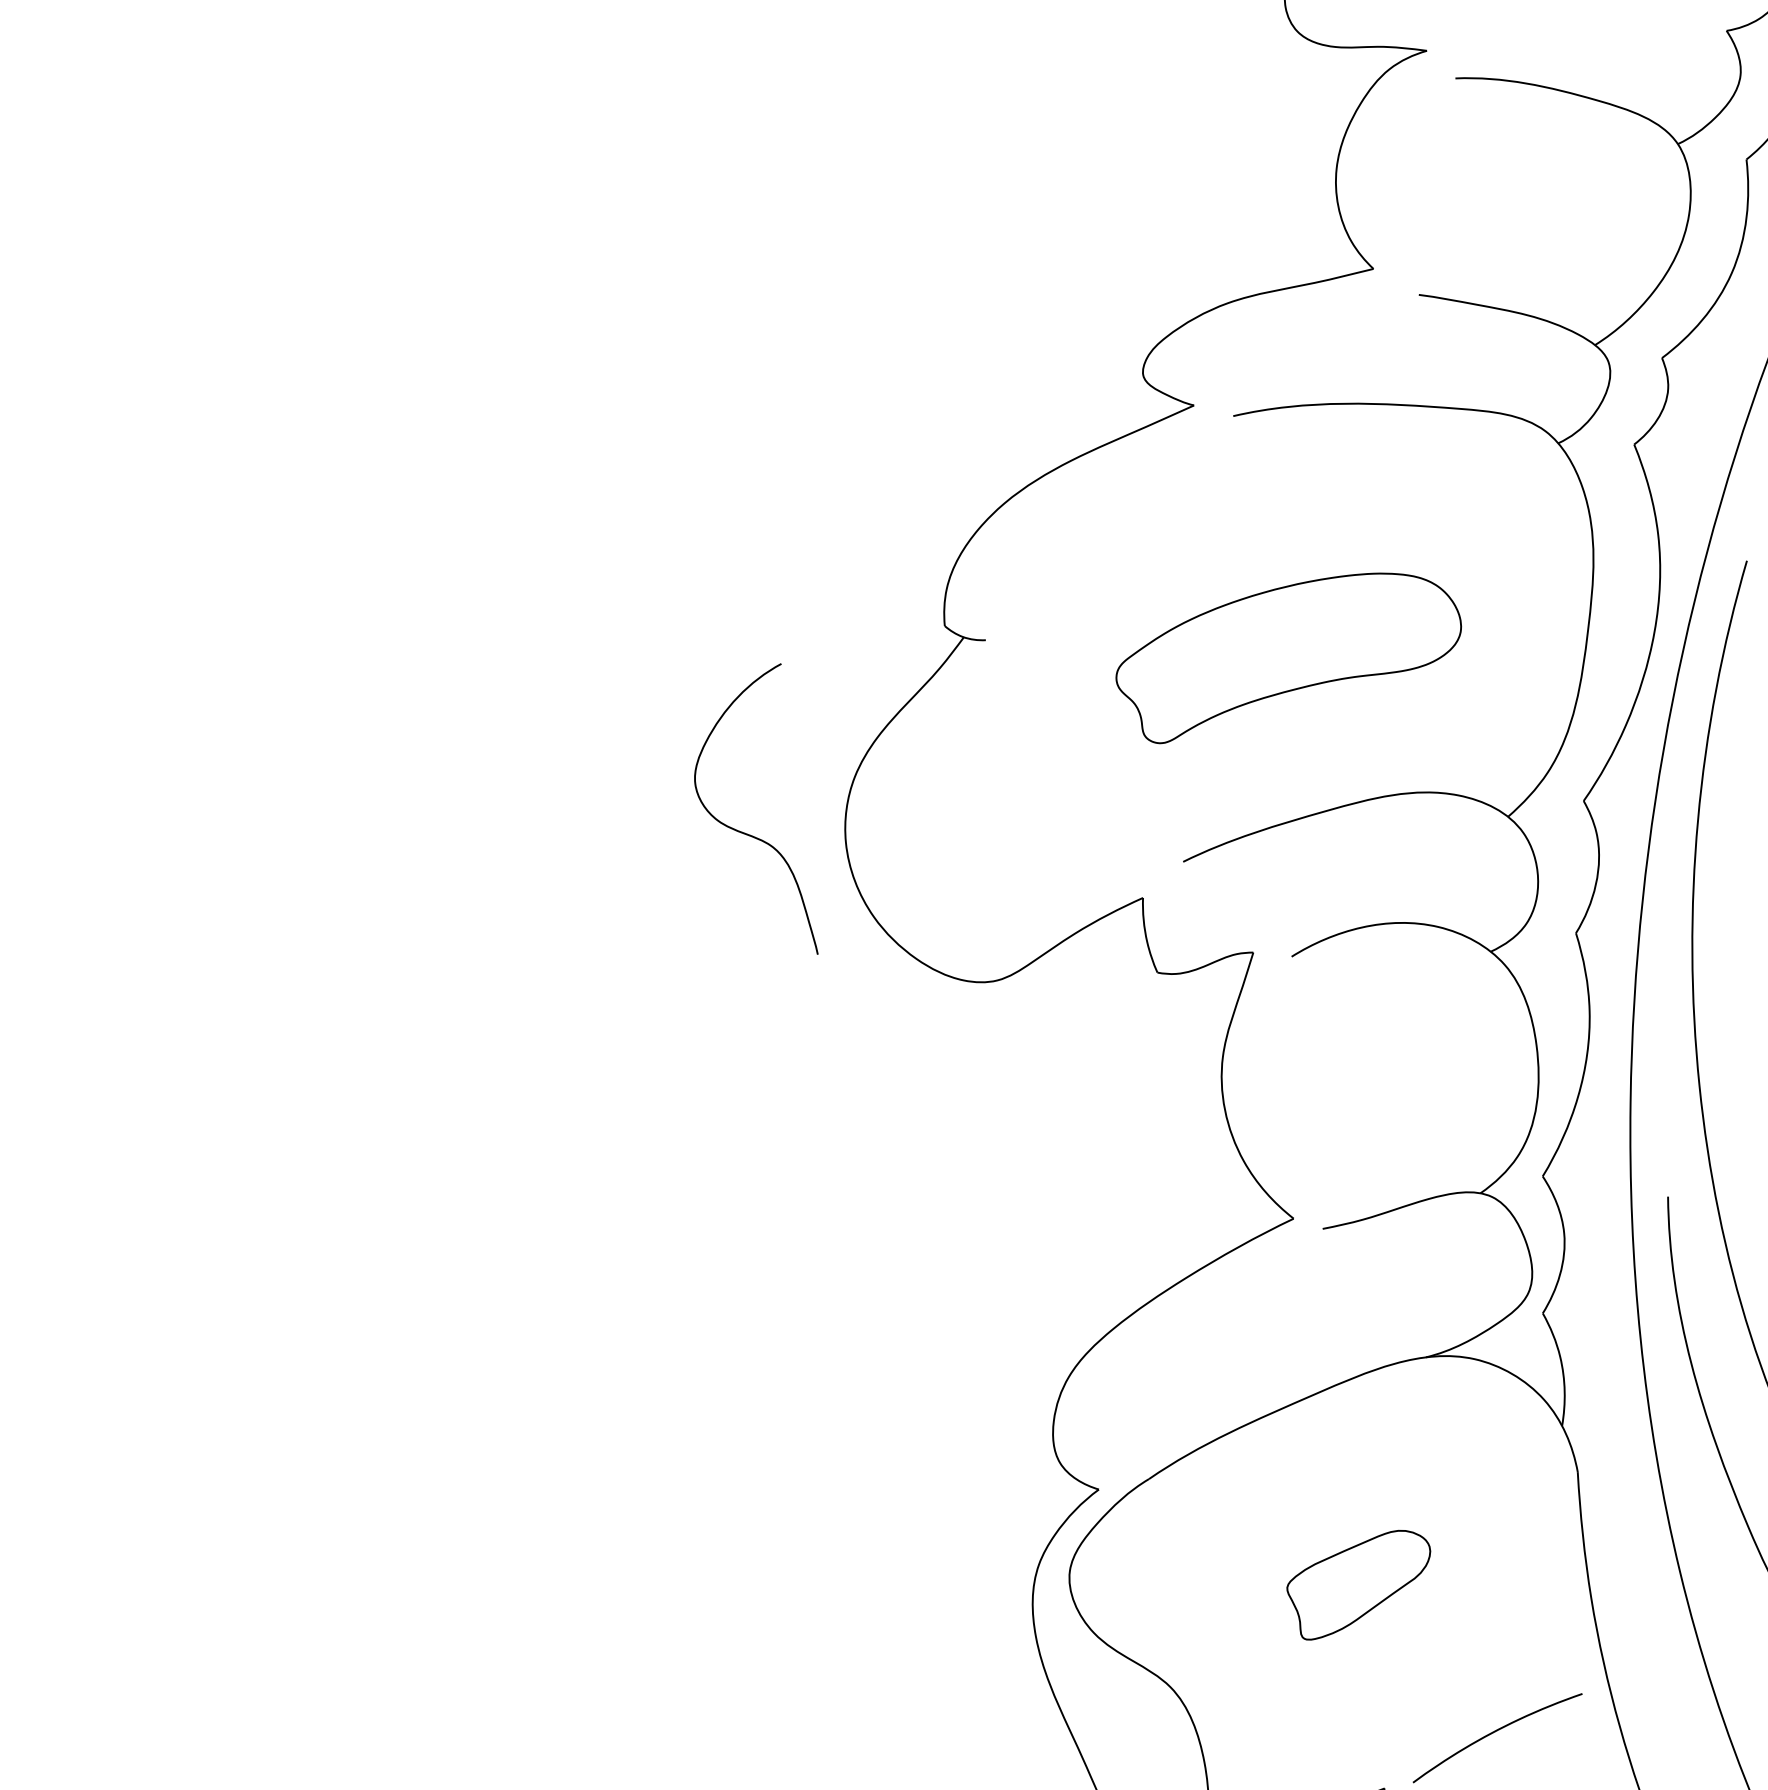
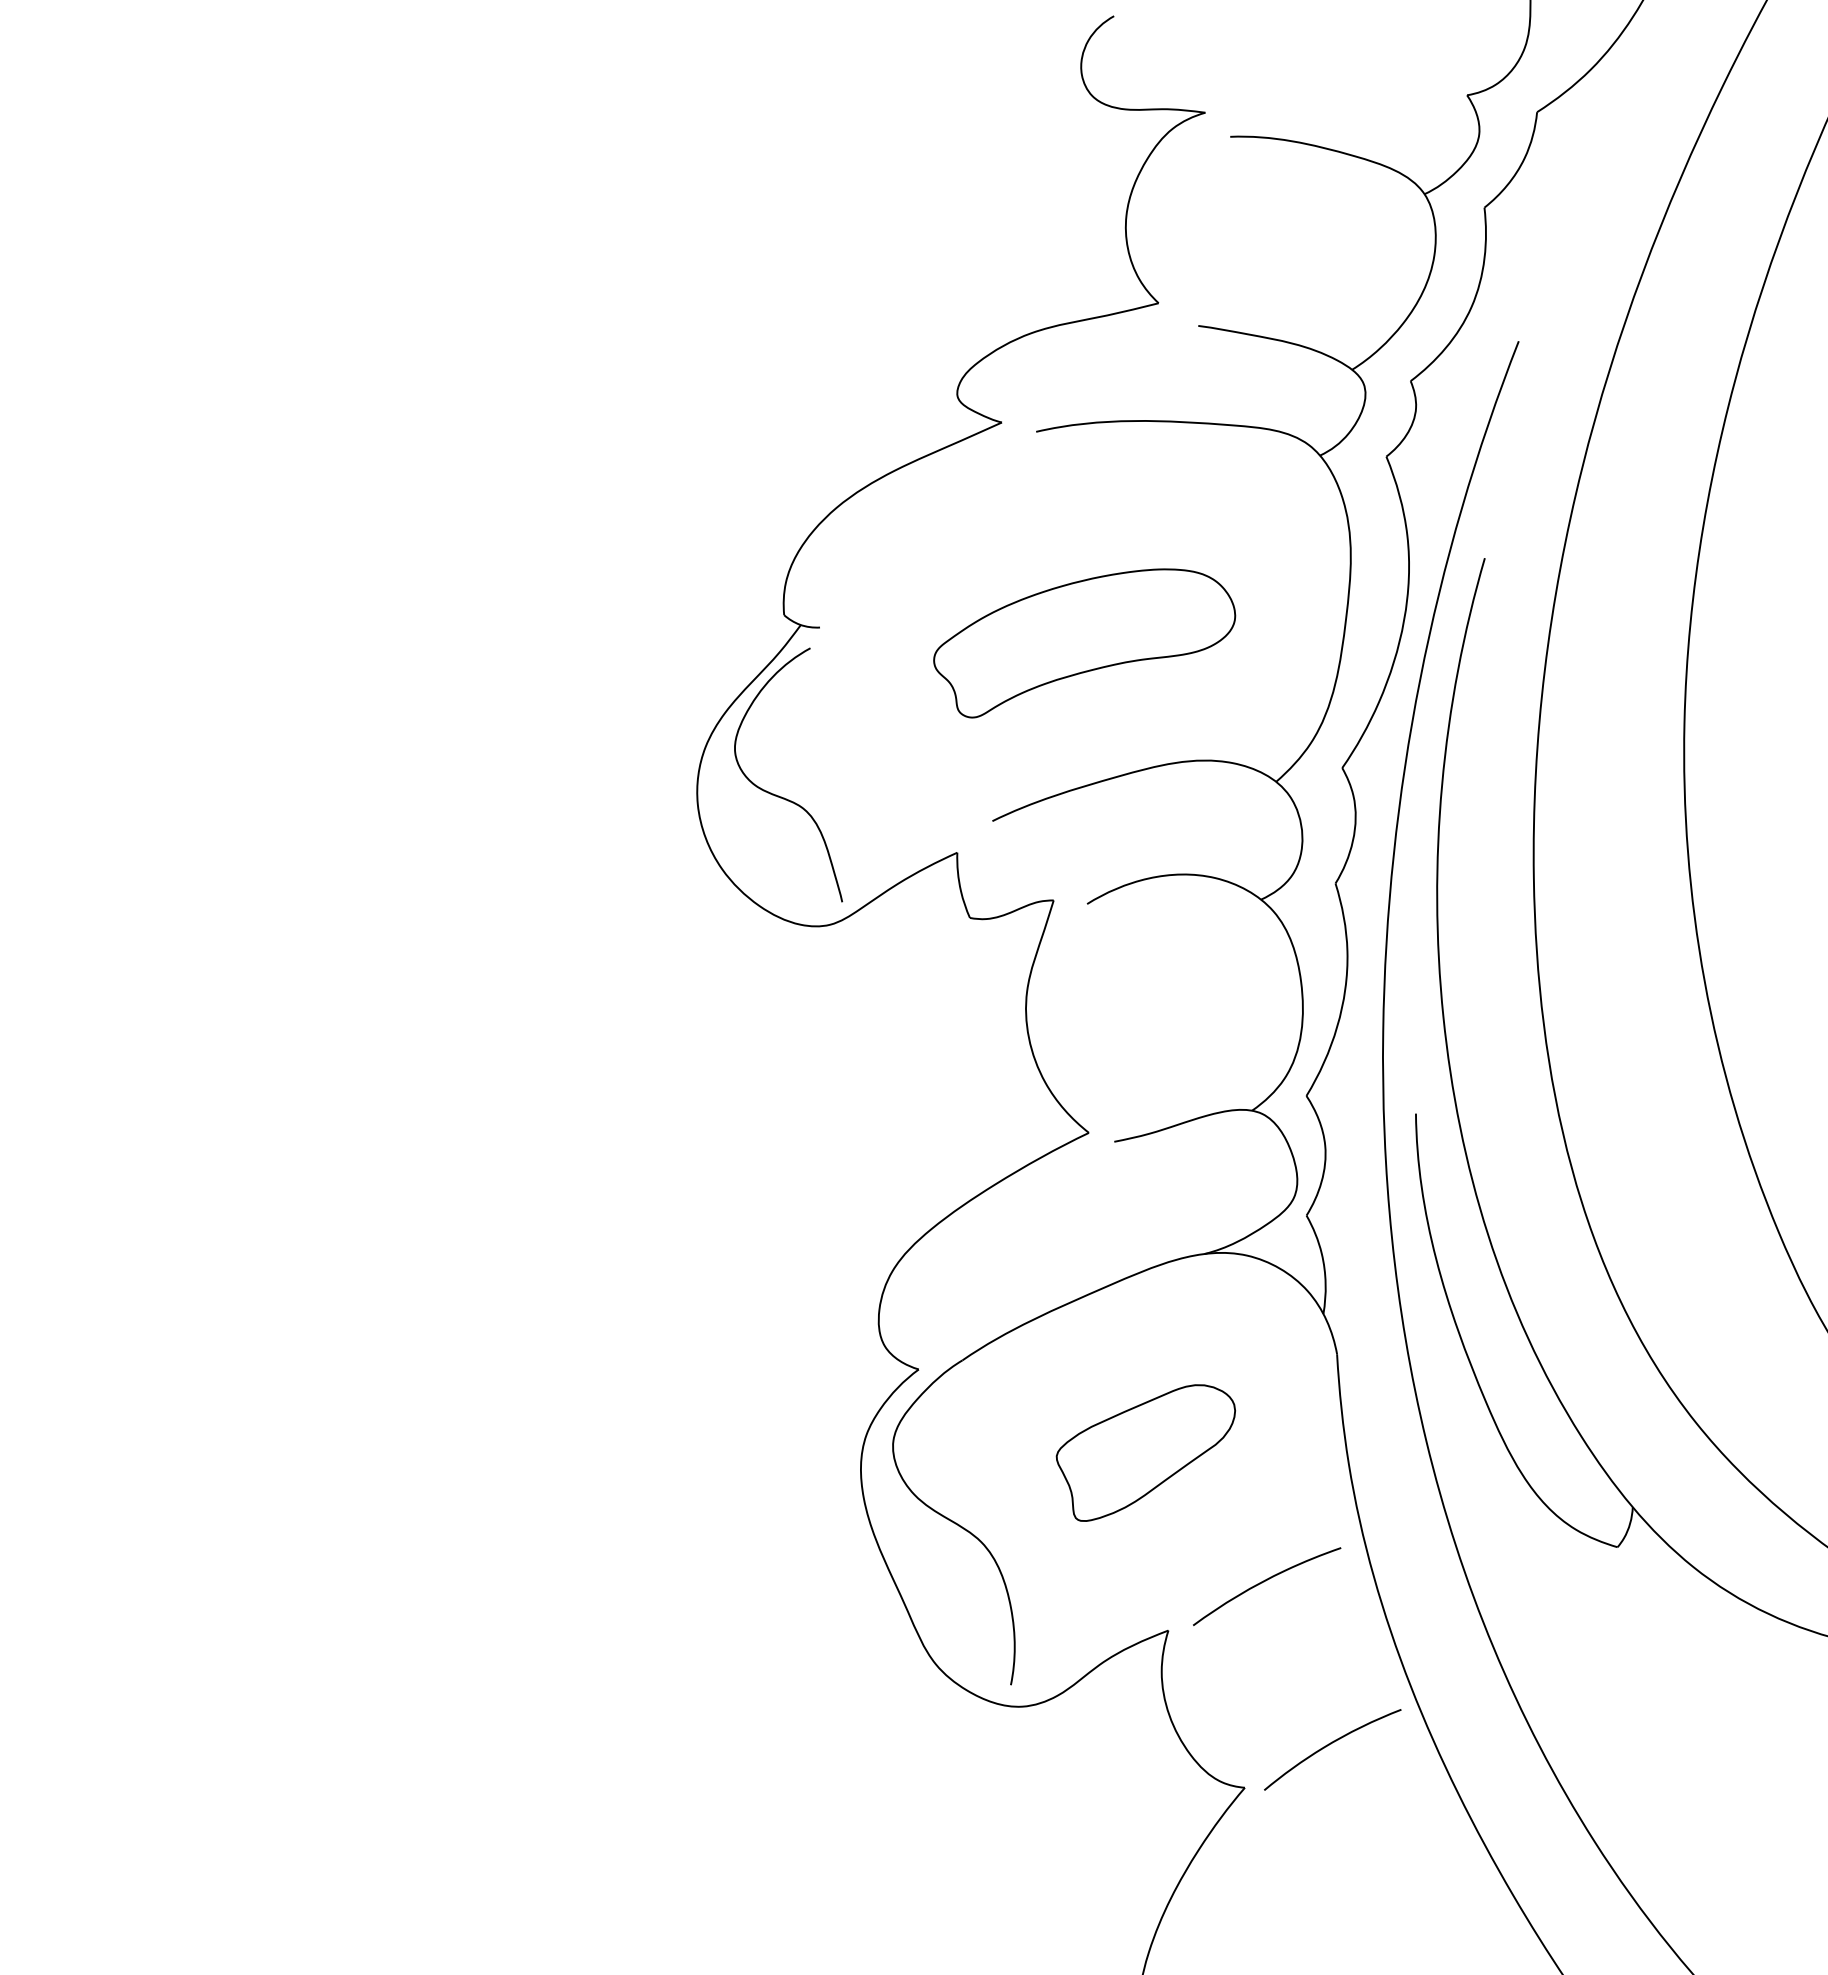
curve: (748, 833) -> (781, 796), moved
part: (1358, 1584) -> (1145, 1452), size x1.43

